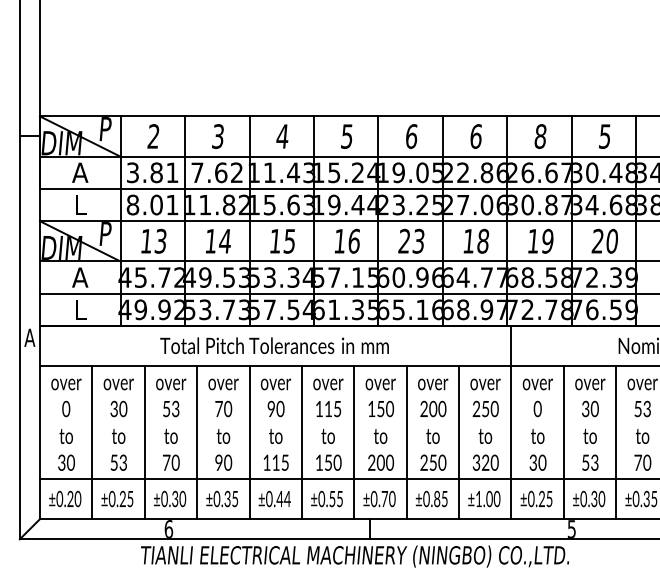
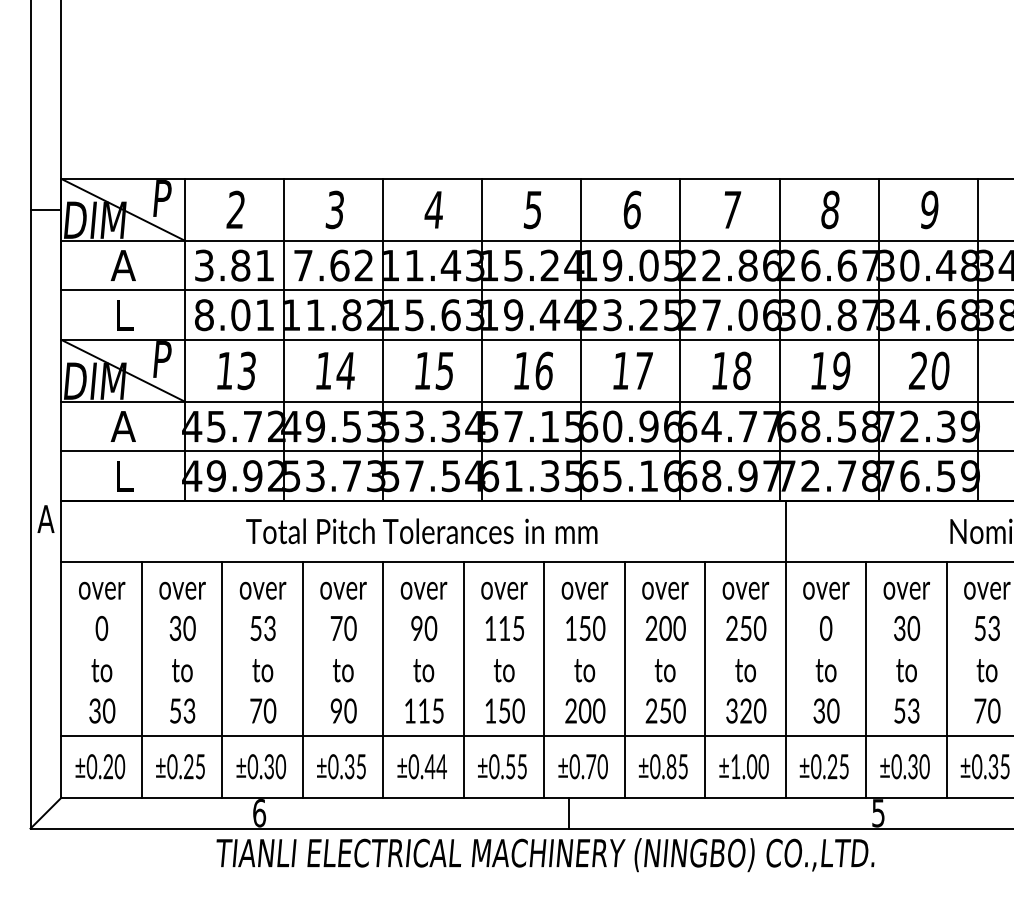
text: (476, 136) -> (732, 209), 6 -> 7
text: (604, 136) -> (928, 209), 5 -> 9
text: (411, 240) -> (632, 369), 23 -> 17

